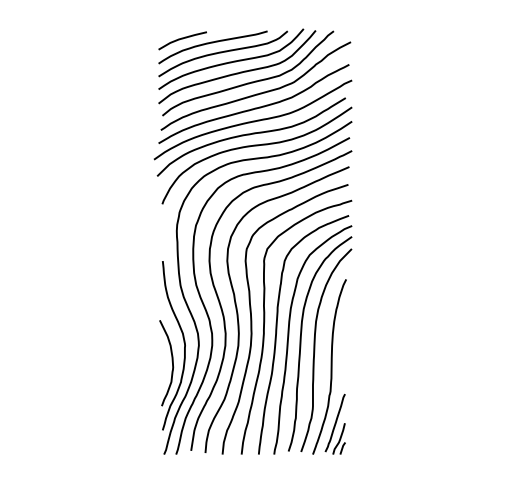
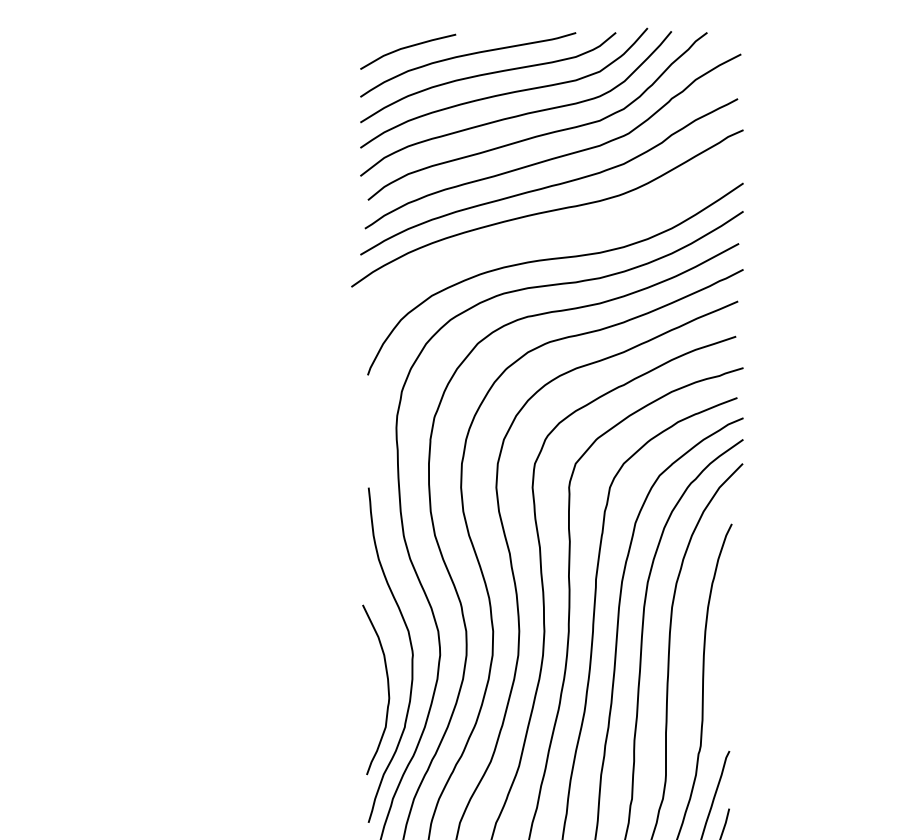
curve: (250, 135) -> (542, 239), removed

